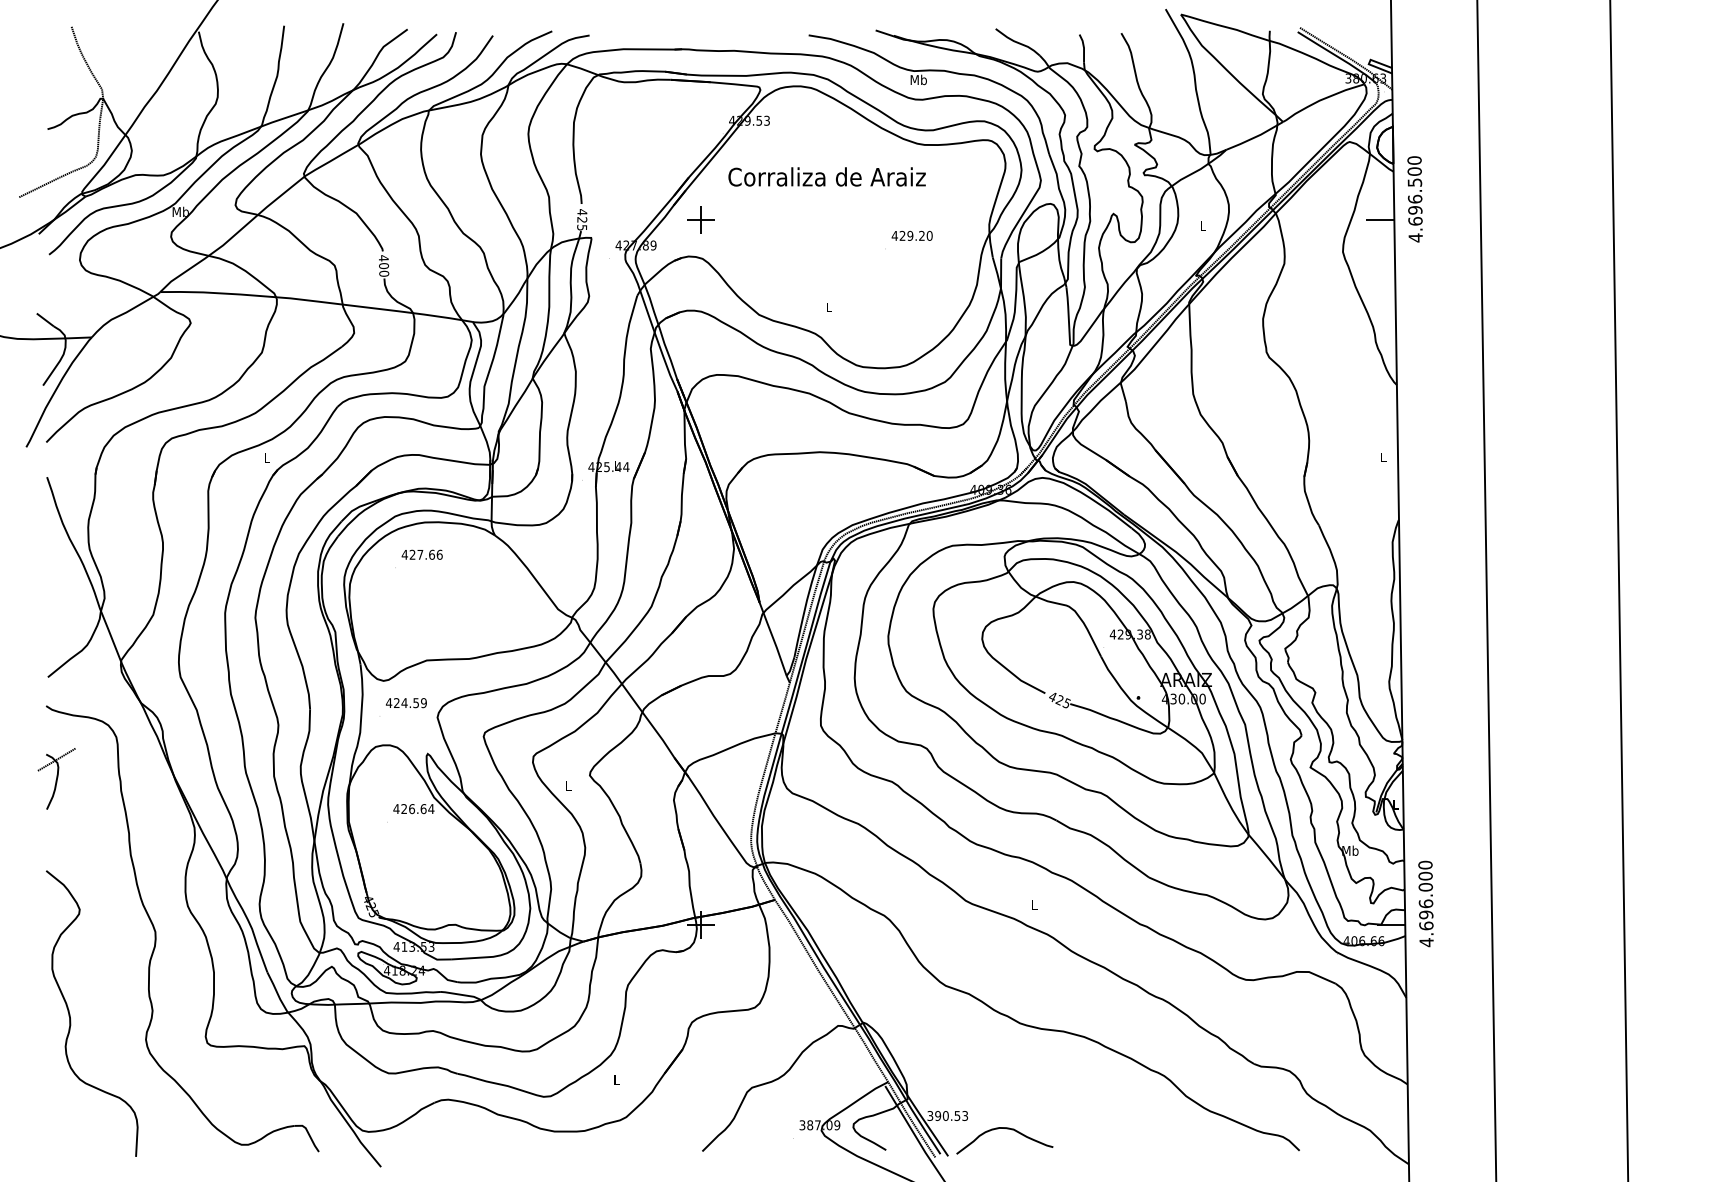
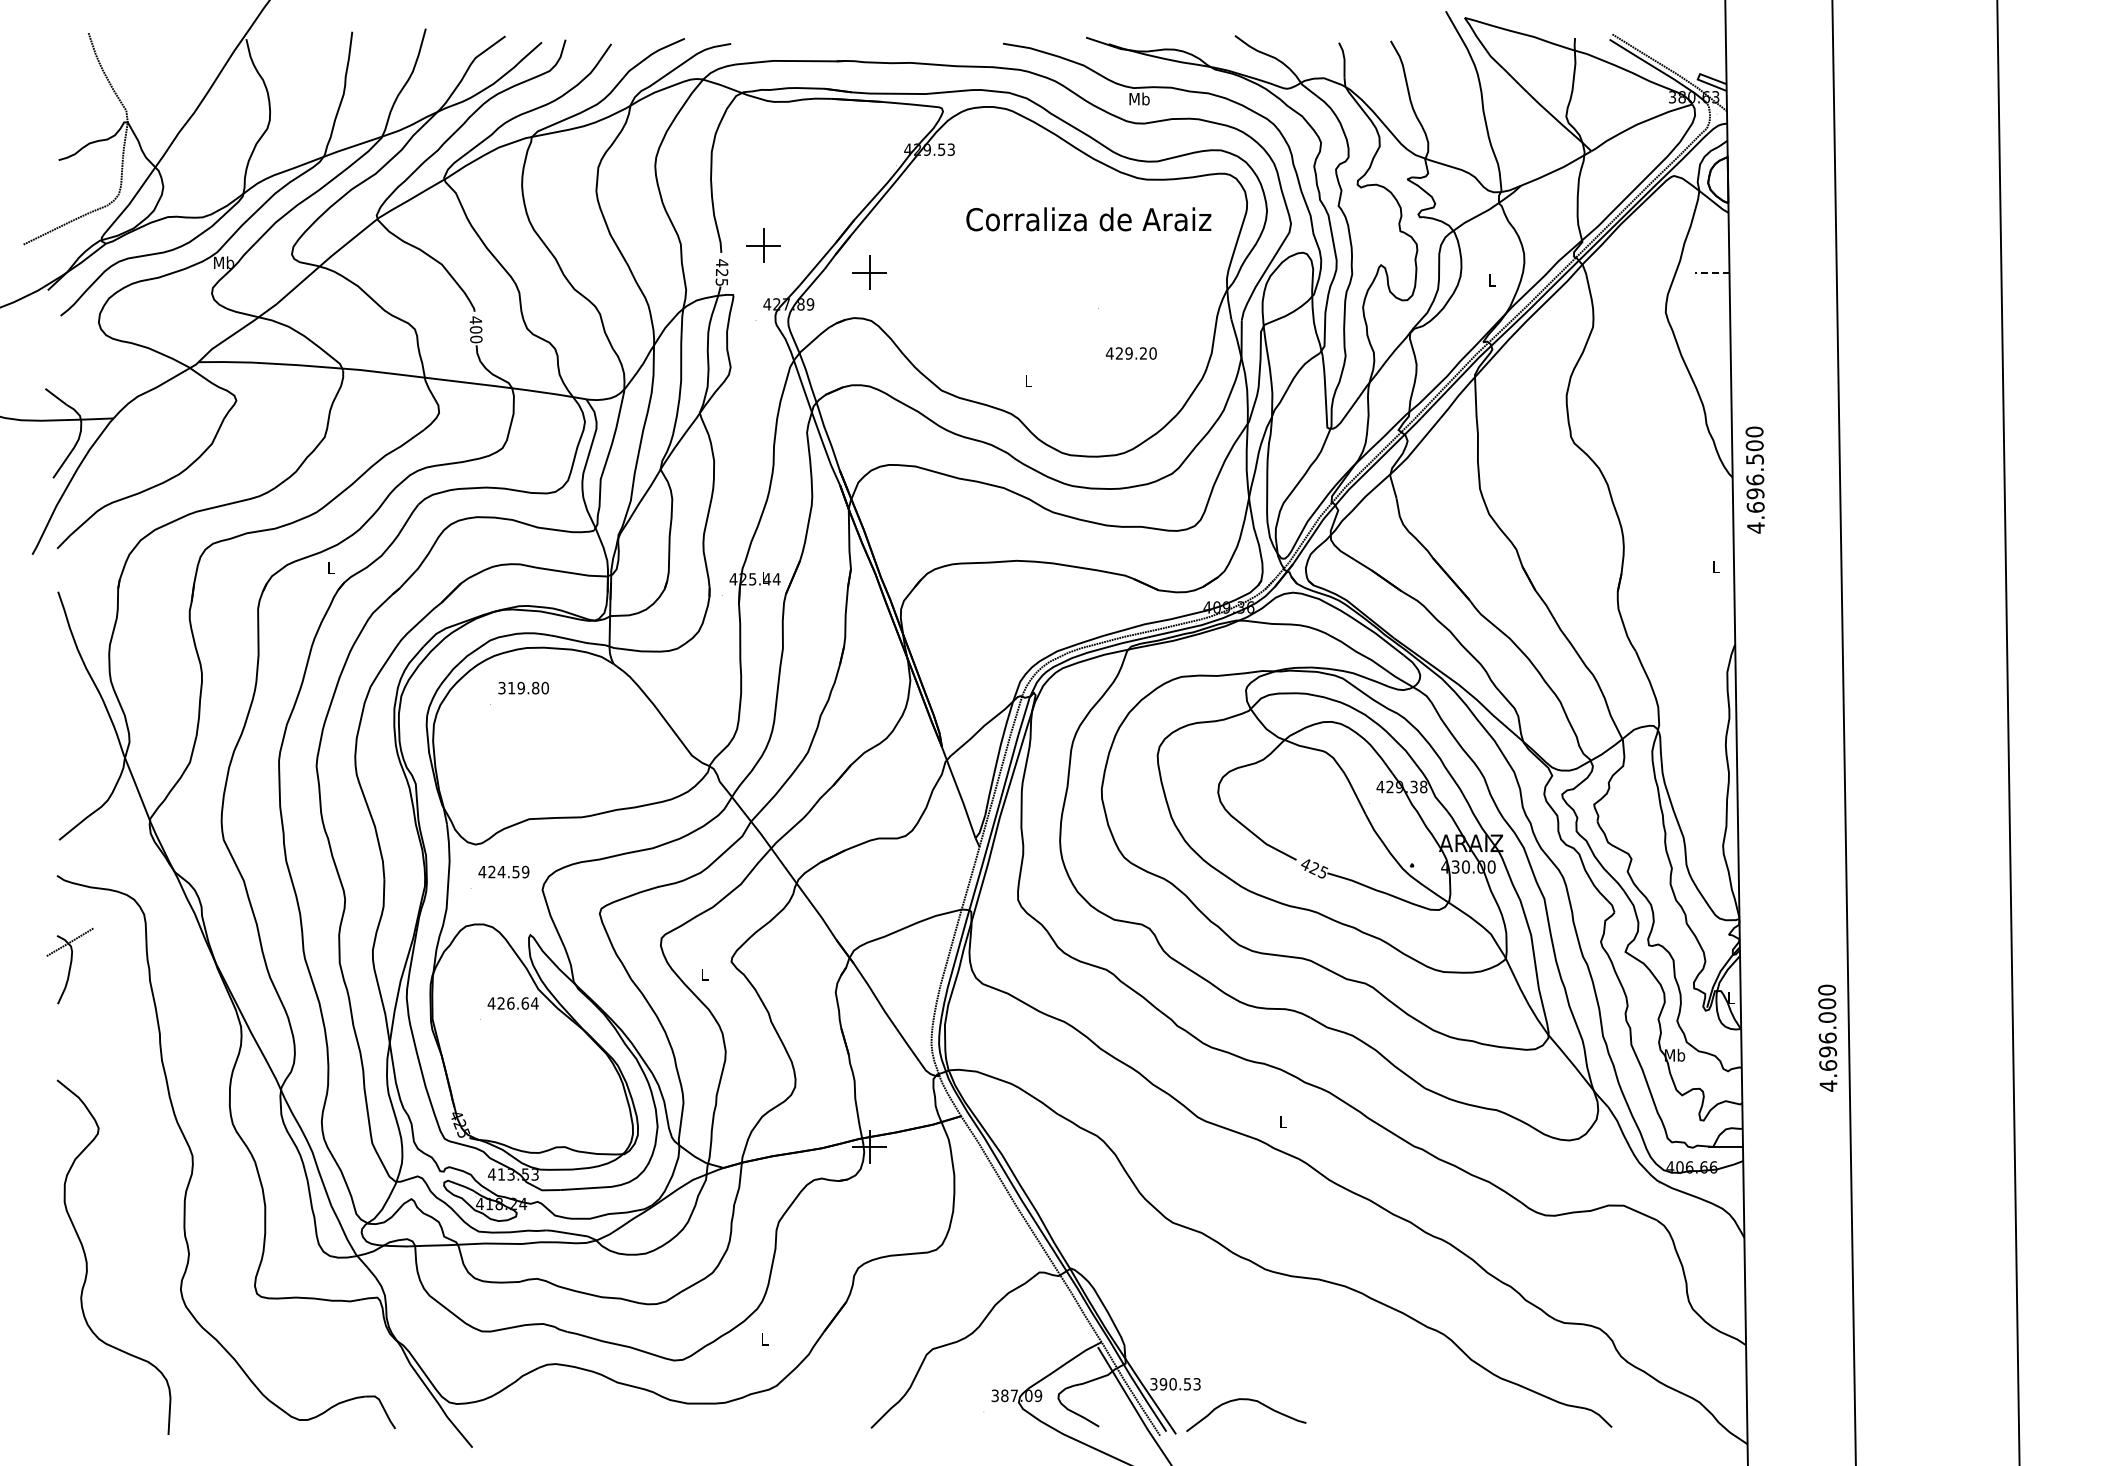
text: (826, 177) -> (1088, 219), moved
part: (615, 198) -> (763, 245), added
text: (1414, 198) -> (1754, 479), moved
line: (1379, 219) -> (1711, 272), solid -> dashed
text: (911, 235) -> (1130, 353), moved
text: (422, 554) -> (523, 687), 427.66 -> 319.80
text: (1425, 903) -> (1827, 1037), moved

